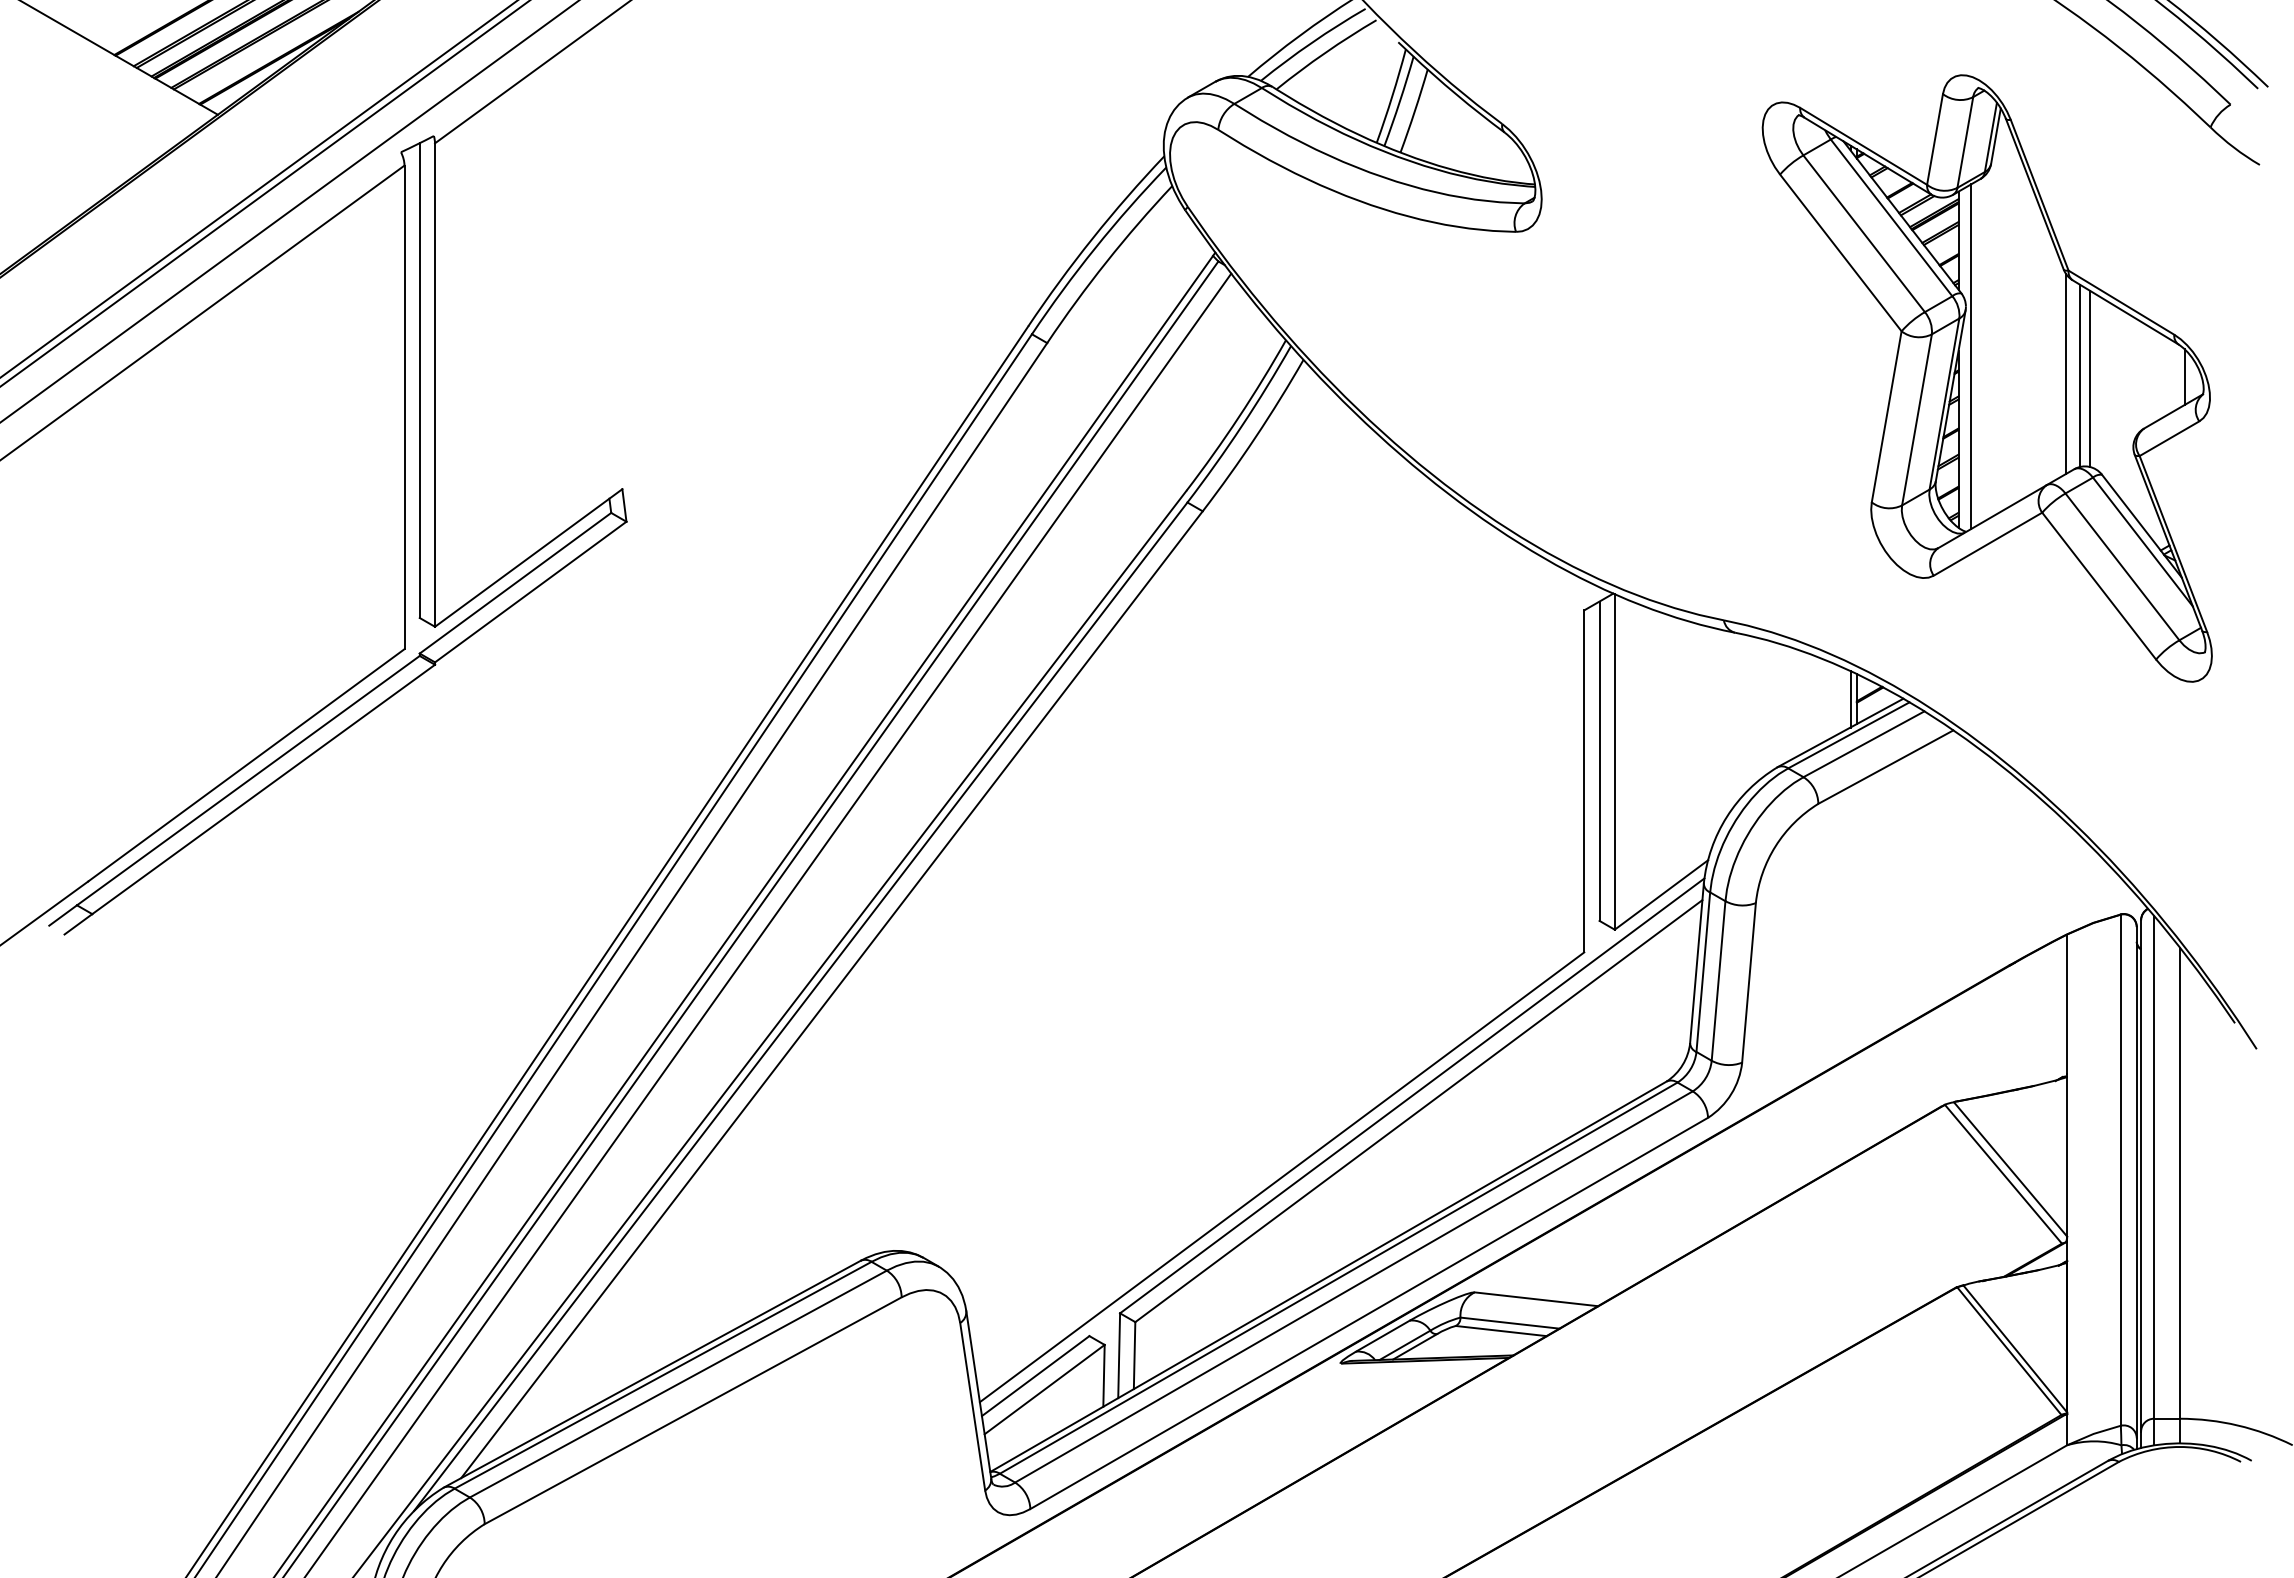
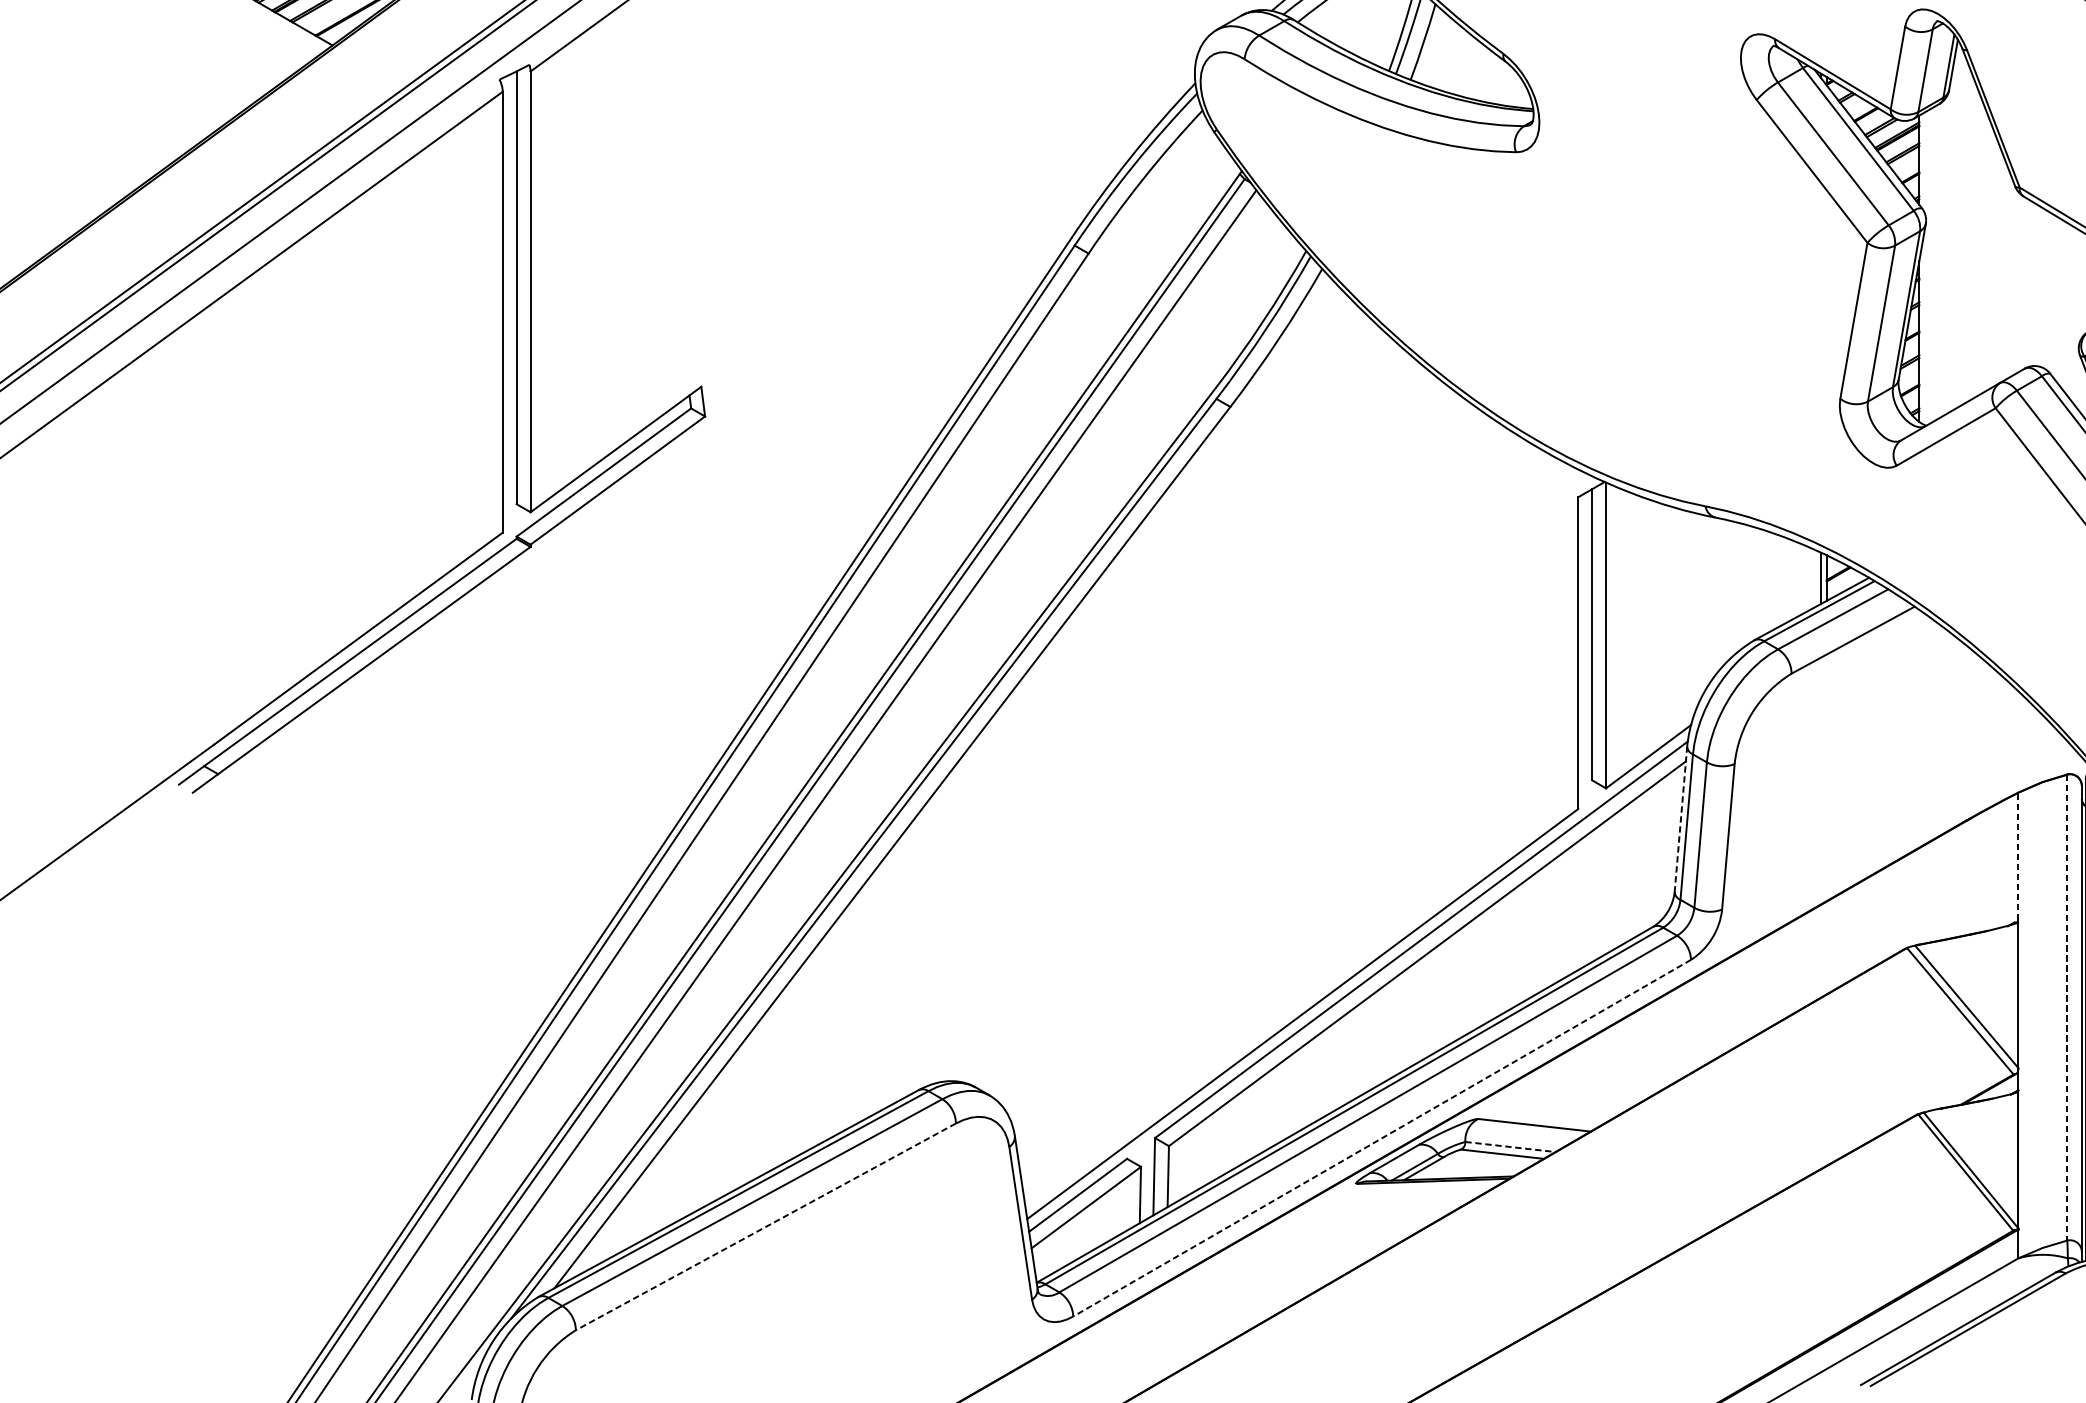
line: (1971, 356) -> (1931, 265), removed
line: (2065, 373) -> (2016, 281), removed
line: (2079, 375) -> (2029, 283), removed
line: (2090, 378) -> (2039, 285), removed
line: (1696, 963) -> (1680, 819), solid -> dashed
line: (2067, 1004) -> (2018, 856), solid -> dashed
line: (2120, 1170) -> (2067, 1007), solid -> dashed
line: (1368, 1313) -> (1381, 1138), solid -> dashed
line: (1509, 1323) -> (1510, 1147), solid -> dashed
line: (692, 1411) -> (765, 1227), solid -> dashed

